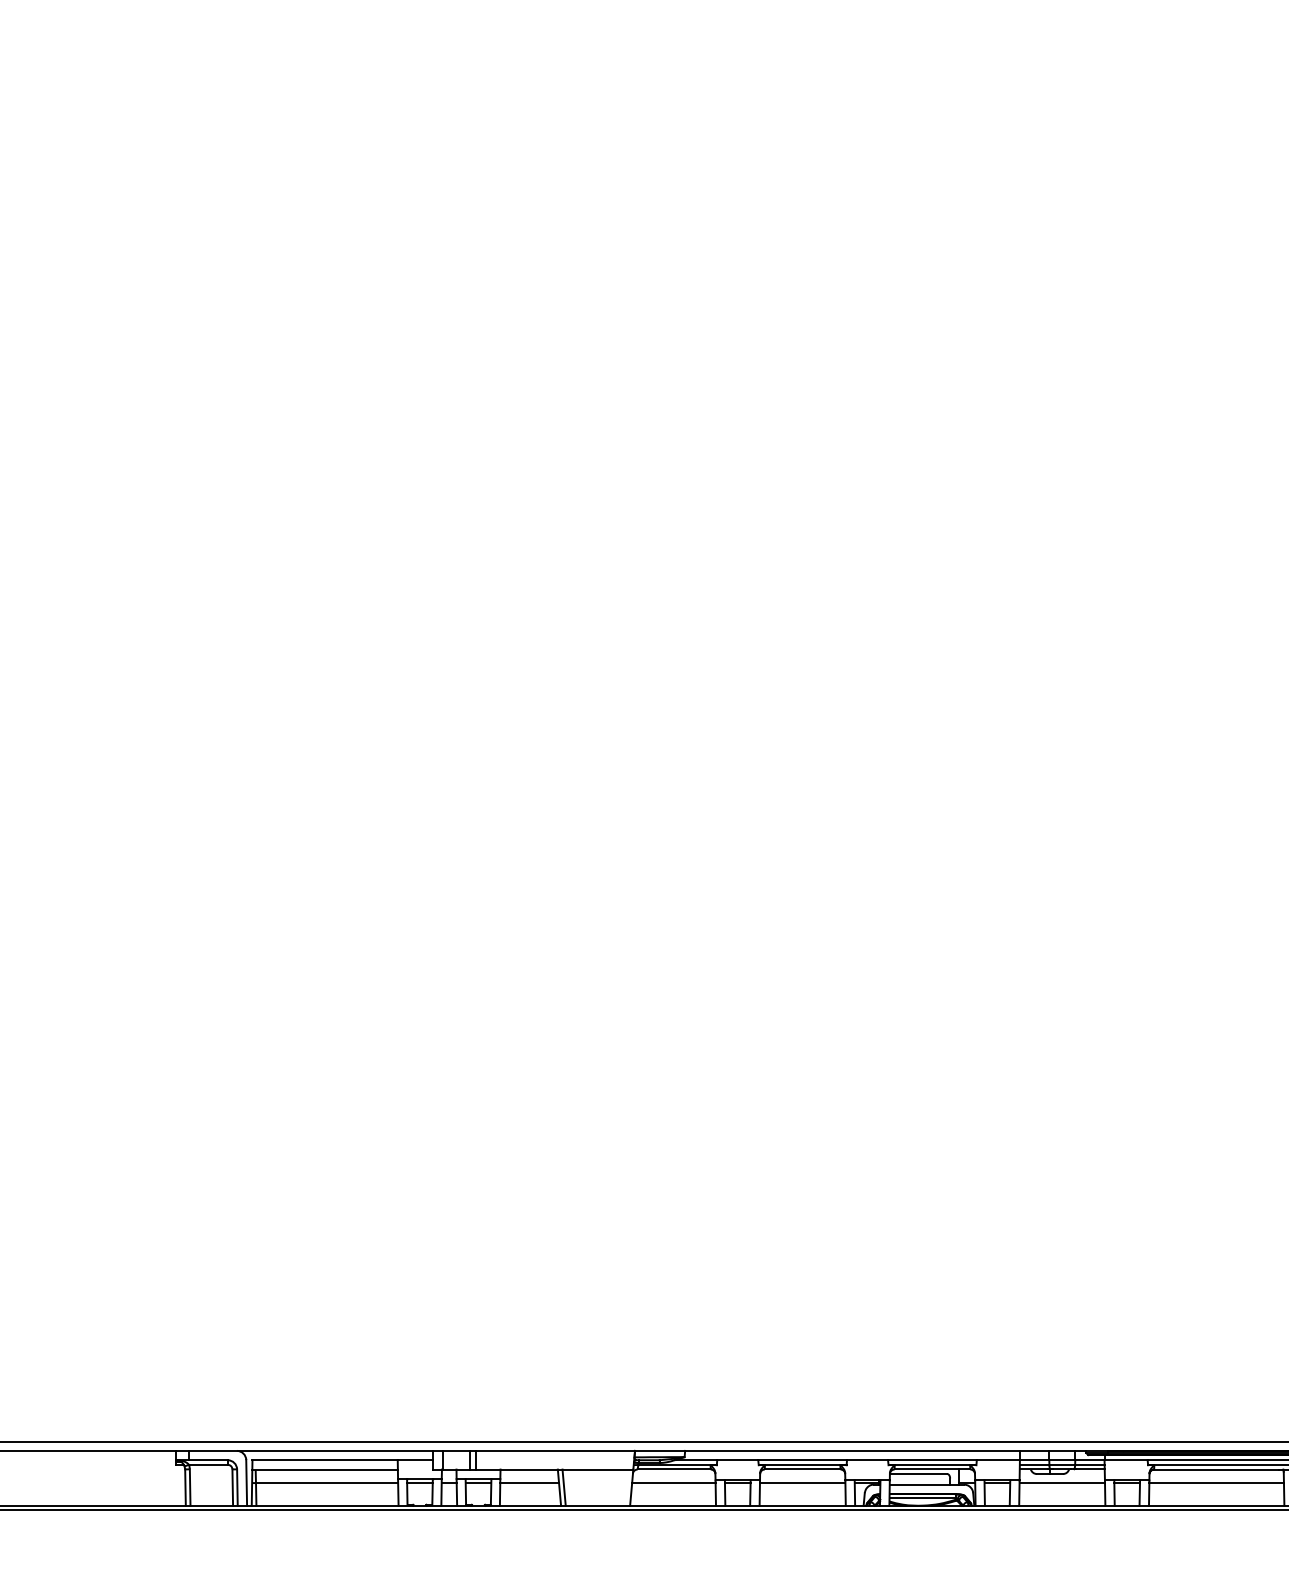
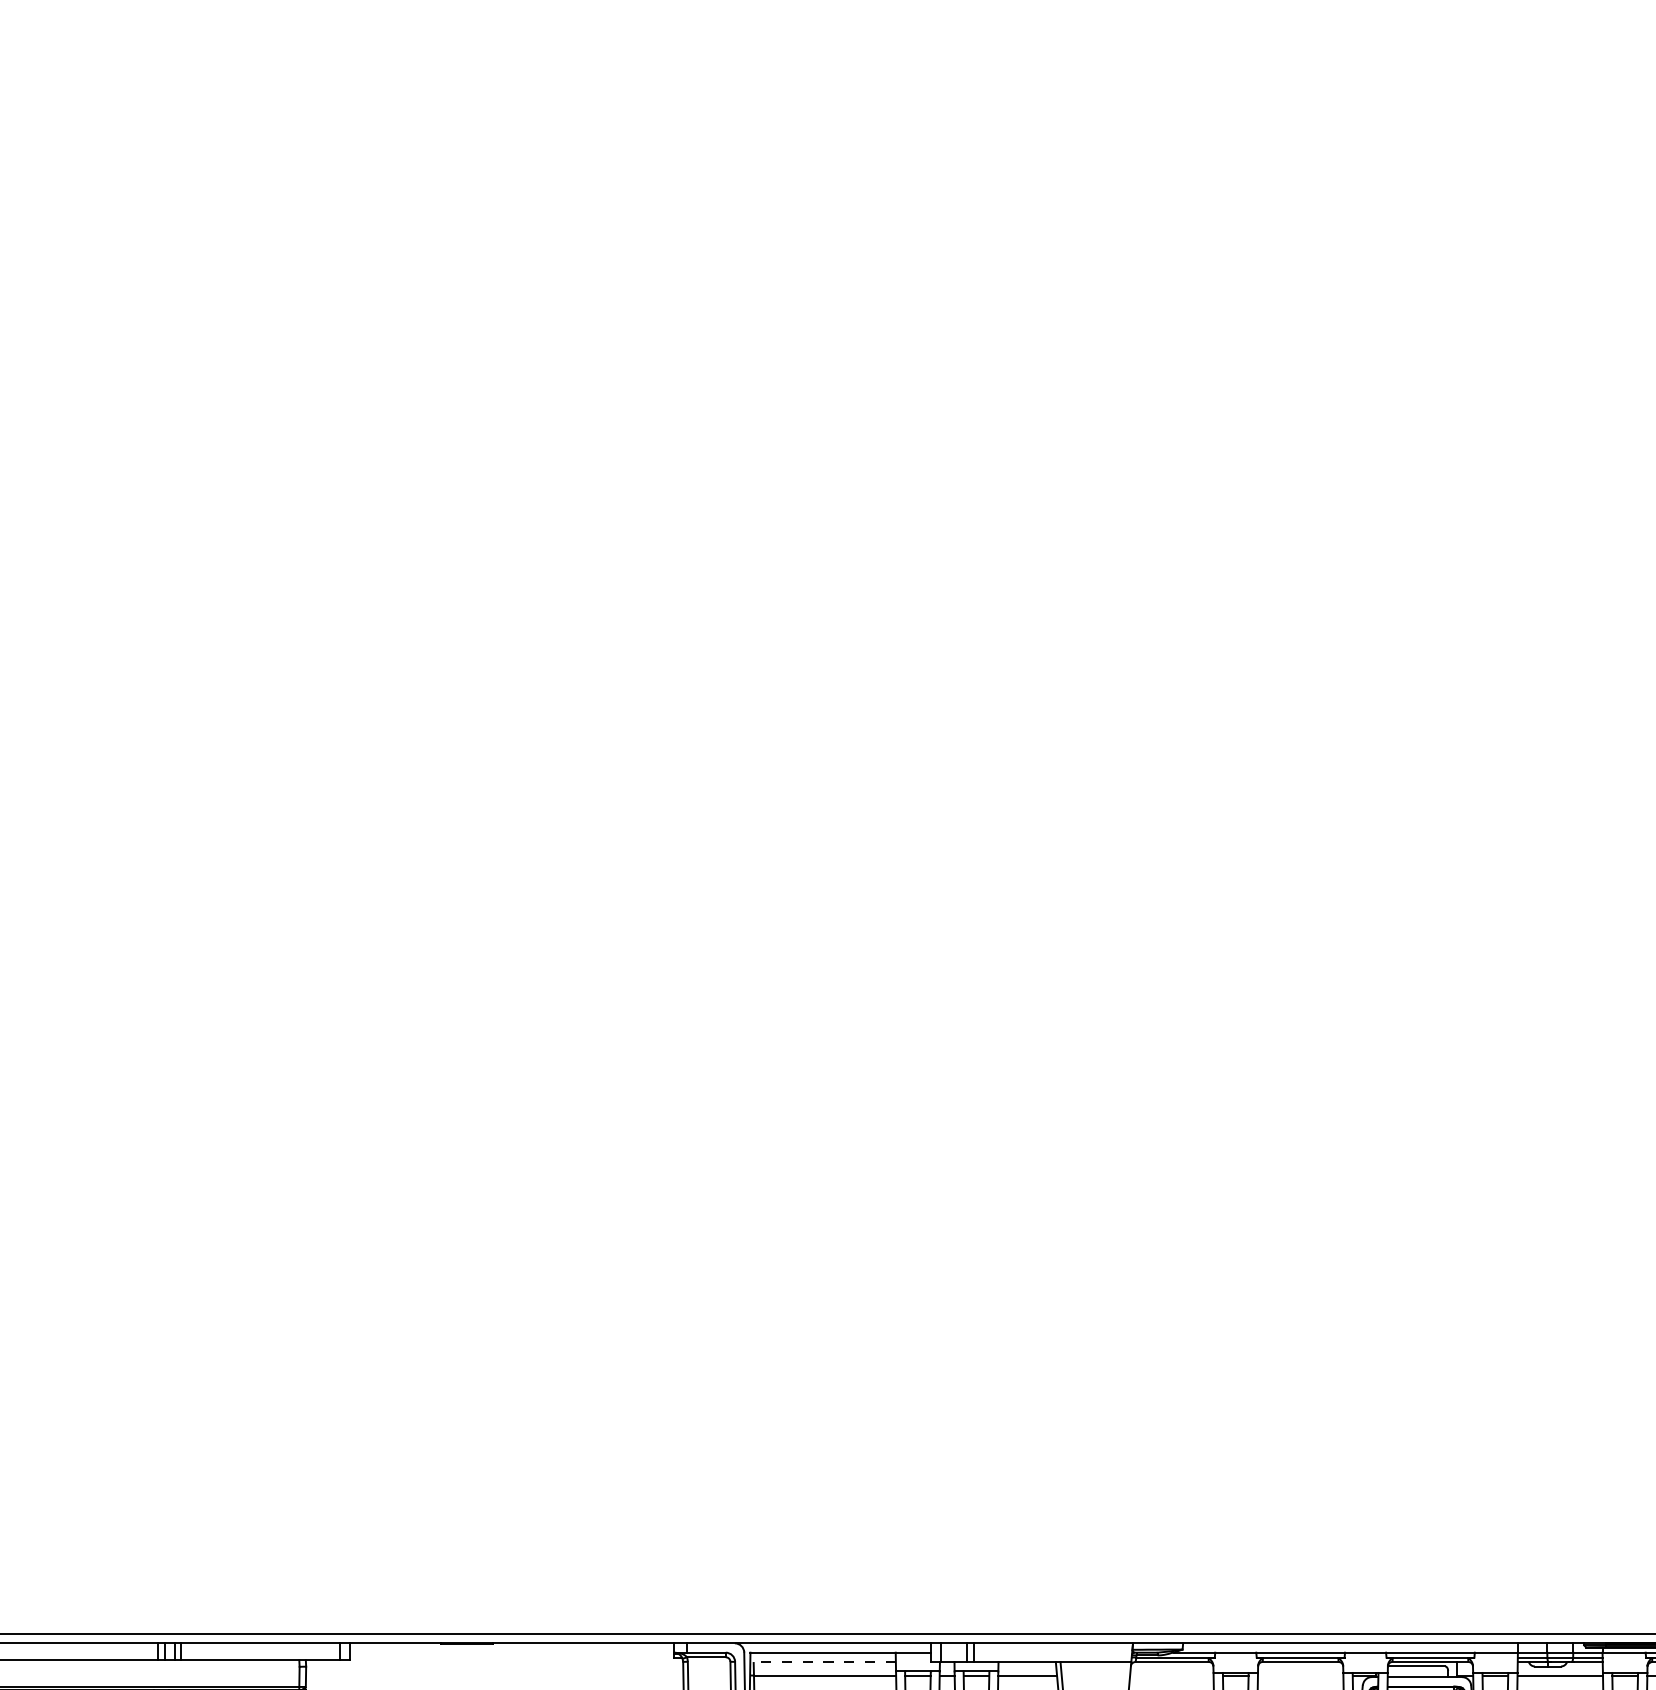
line: (325, 1470) -> (823, 1662), solid -> dashed
line: (673, 1483) -> (1171, 1675), removed
line: (802, 1483) -> (1300, 1675), removed

